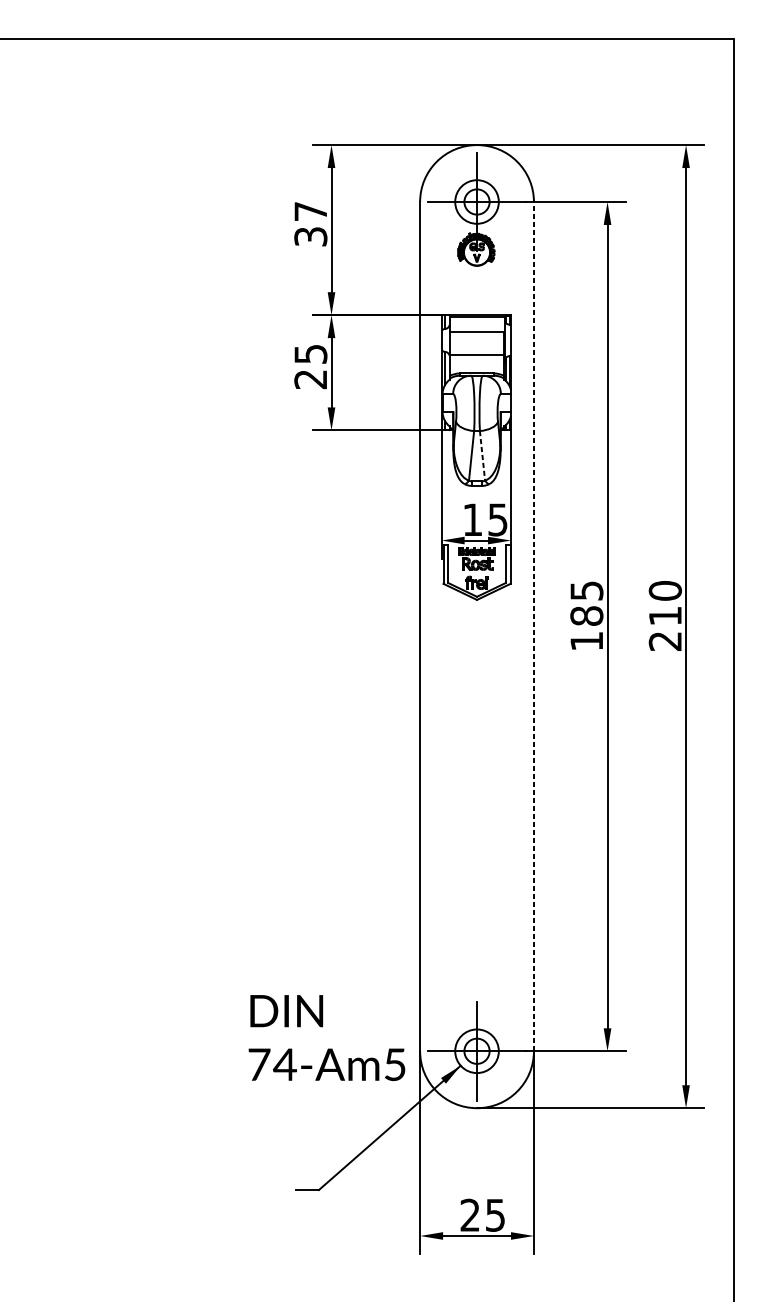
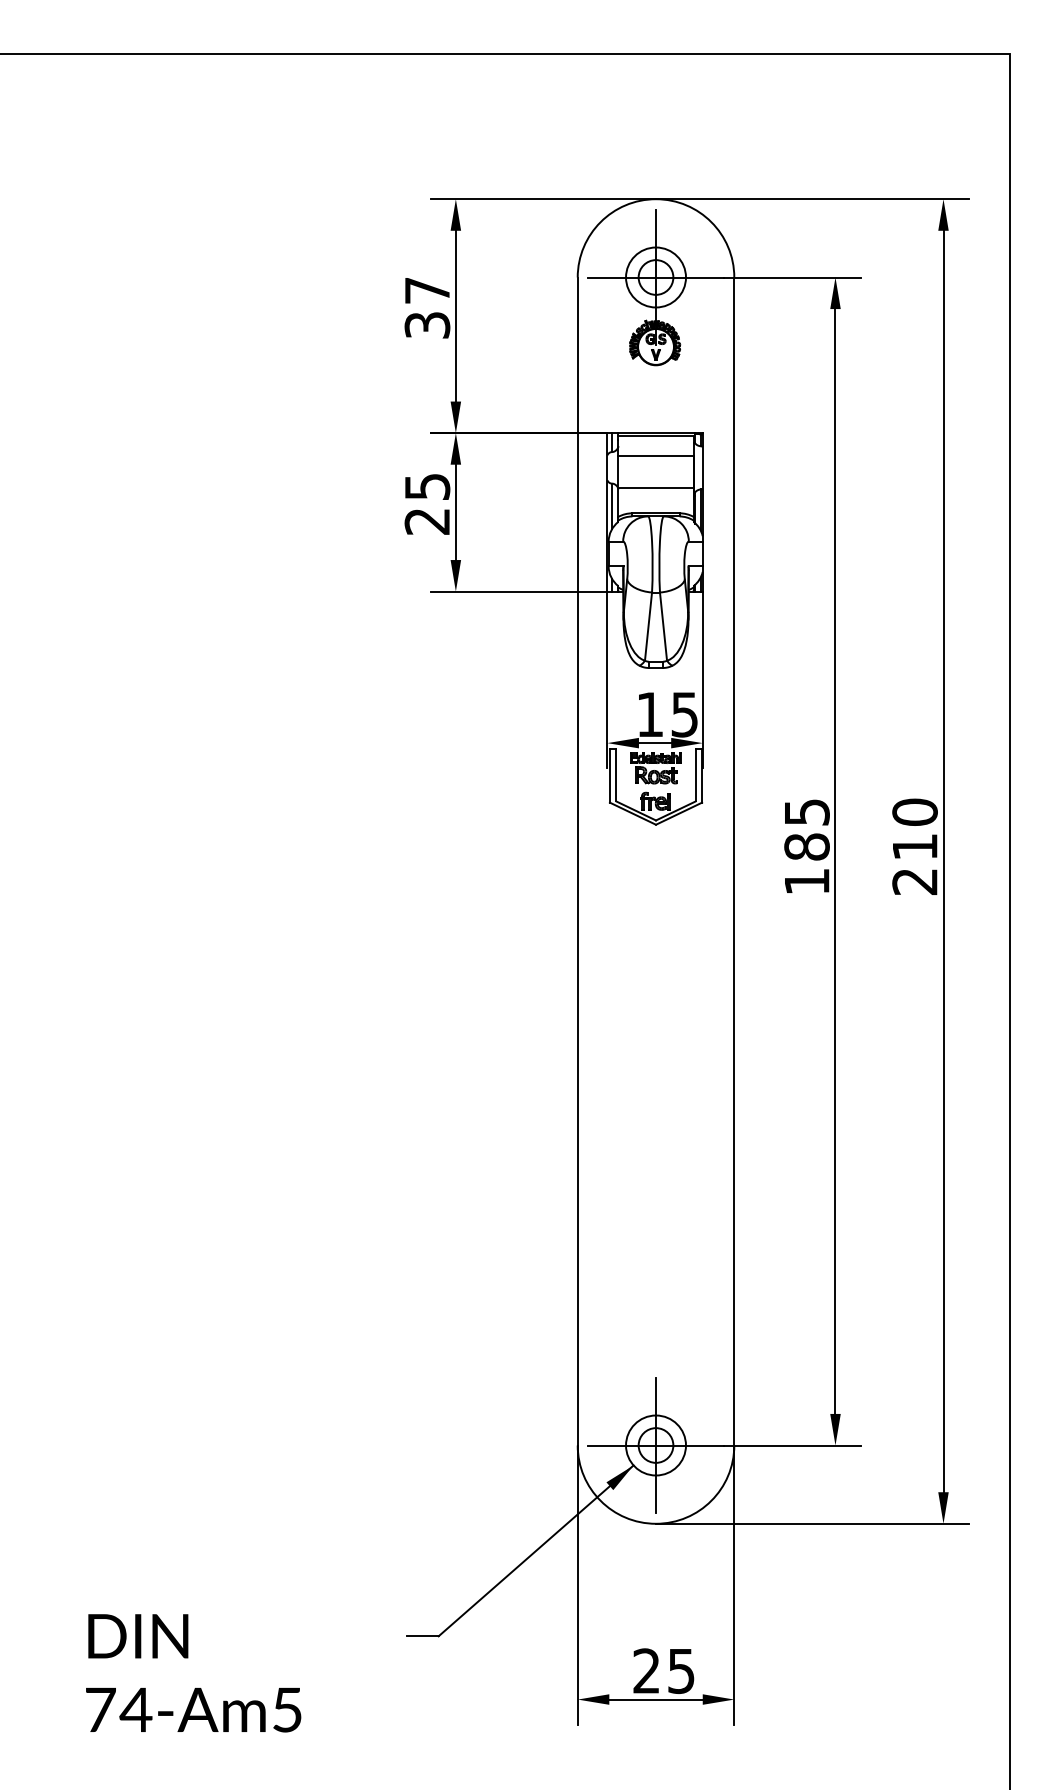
line: (482, 456) -> (663, 627), dashed -> solid
line: (534, 626) -> (734, 861), dashed -> solid
text: (326, 1038) -> (193, 1673), moved

